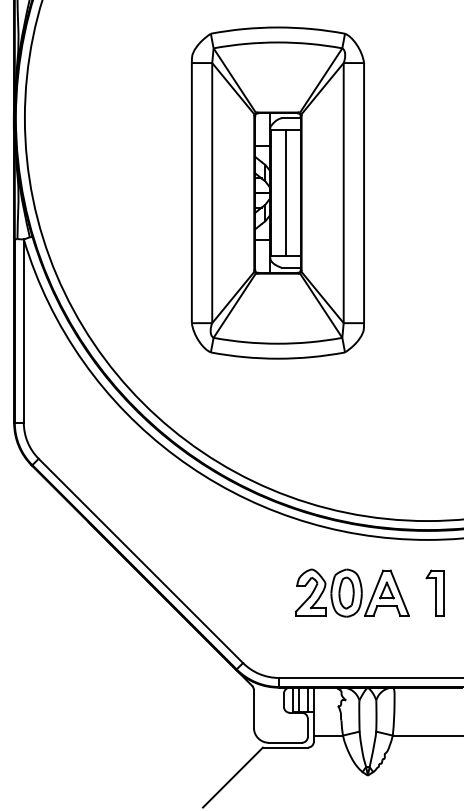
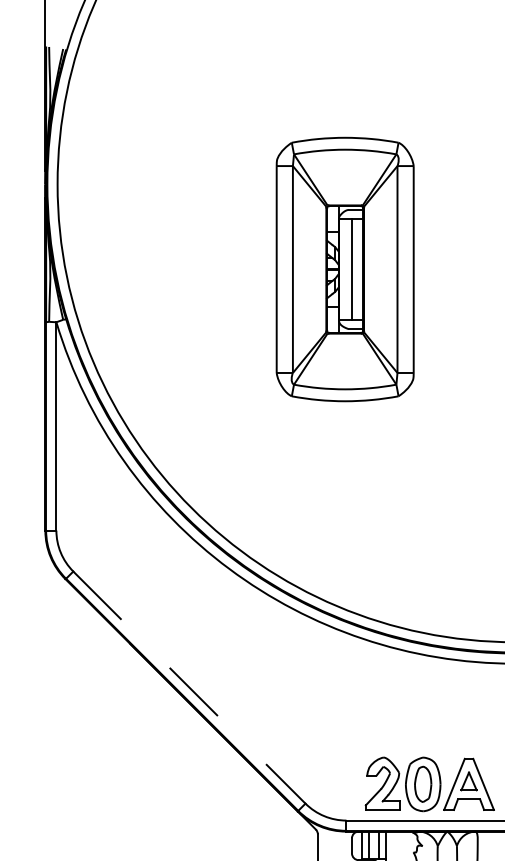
part: (277, 192) -> (344, 268), size x0.7
line: (141, 561) -> (190, 688), solid -> dashed
part: (352, 592) -> (429, 783), moved

